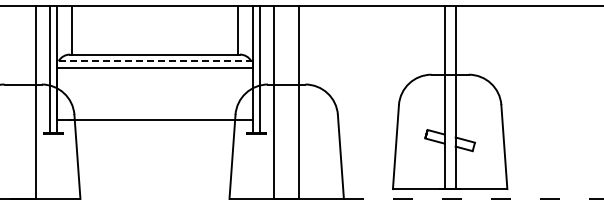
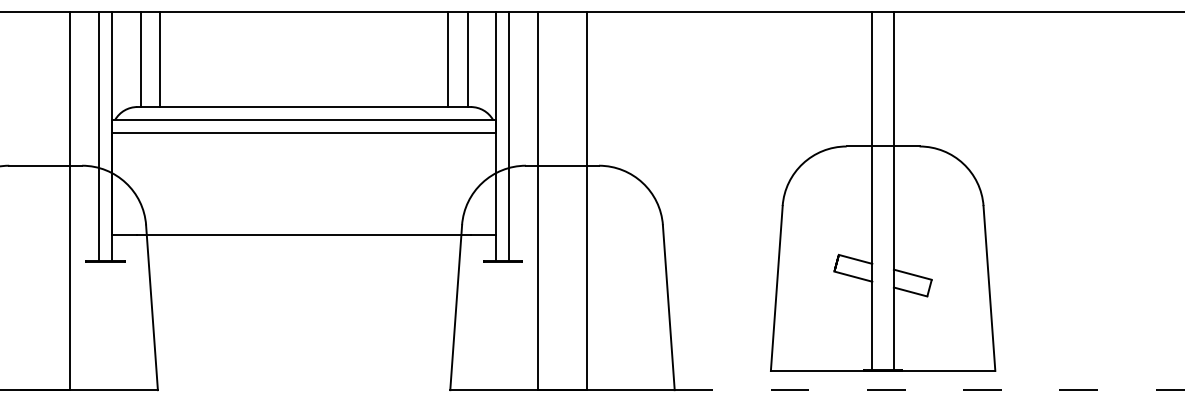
line: (81, 30) -> (159, 59), added
line: (228, 30) -> (448, 59), added
line: (154, 61) -> (303, 120), dashed -> solid

